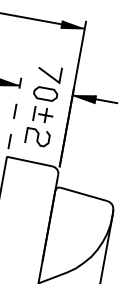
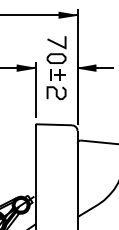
part: (43, 105) -> (56, 67), moved
line: (14, 112) -> (35, 89), dashed -> solid

